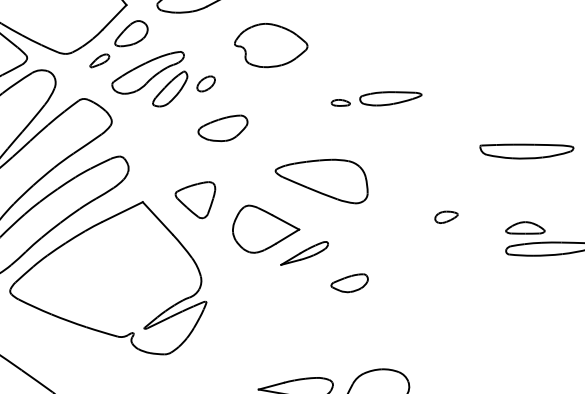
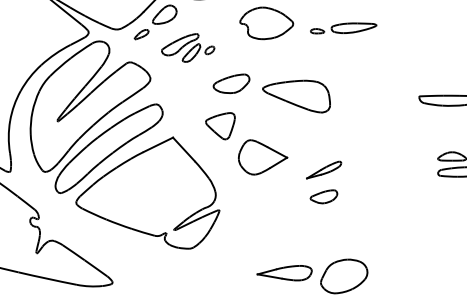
part: (162, 78) -> (187, 47), size x0.7
part: (376, 99) -> (343, 28), moved
part: (321, 181) -> (296, 96), moved
part: (195, 200) -> (220, 126), moved
part: (446, 216) -> (394, 148), removed
part: (305, 252) -> (324, 169), moved

